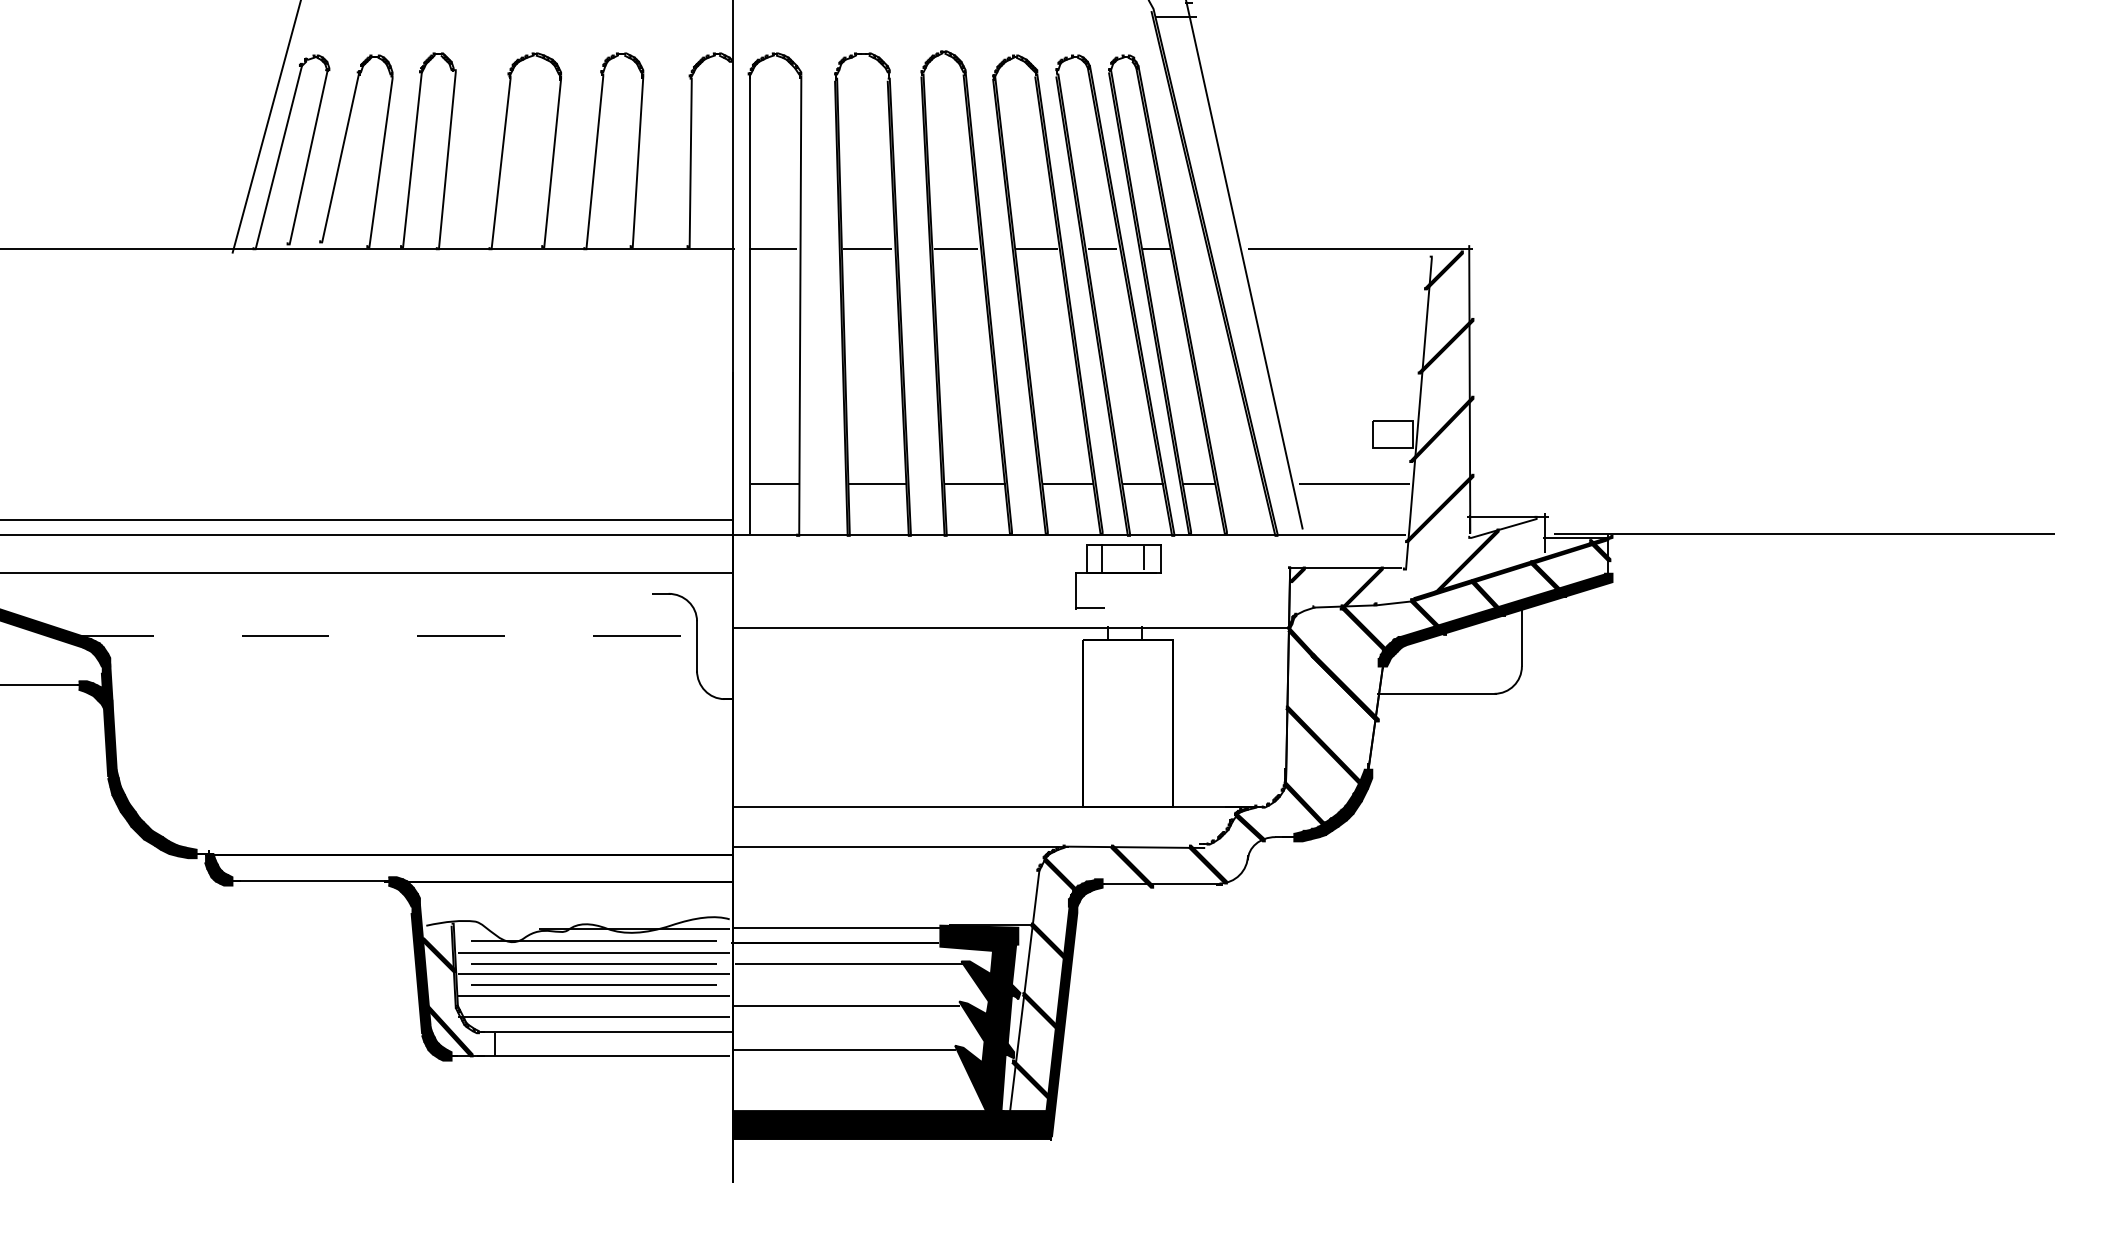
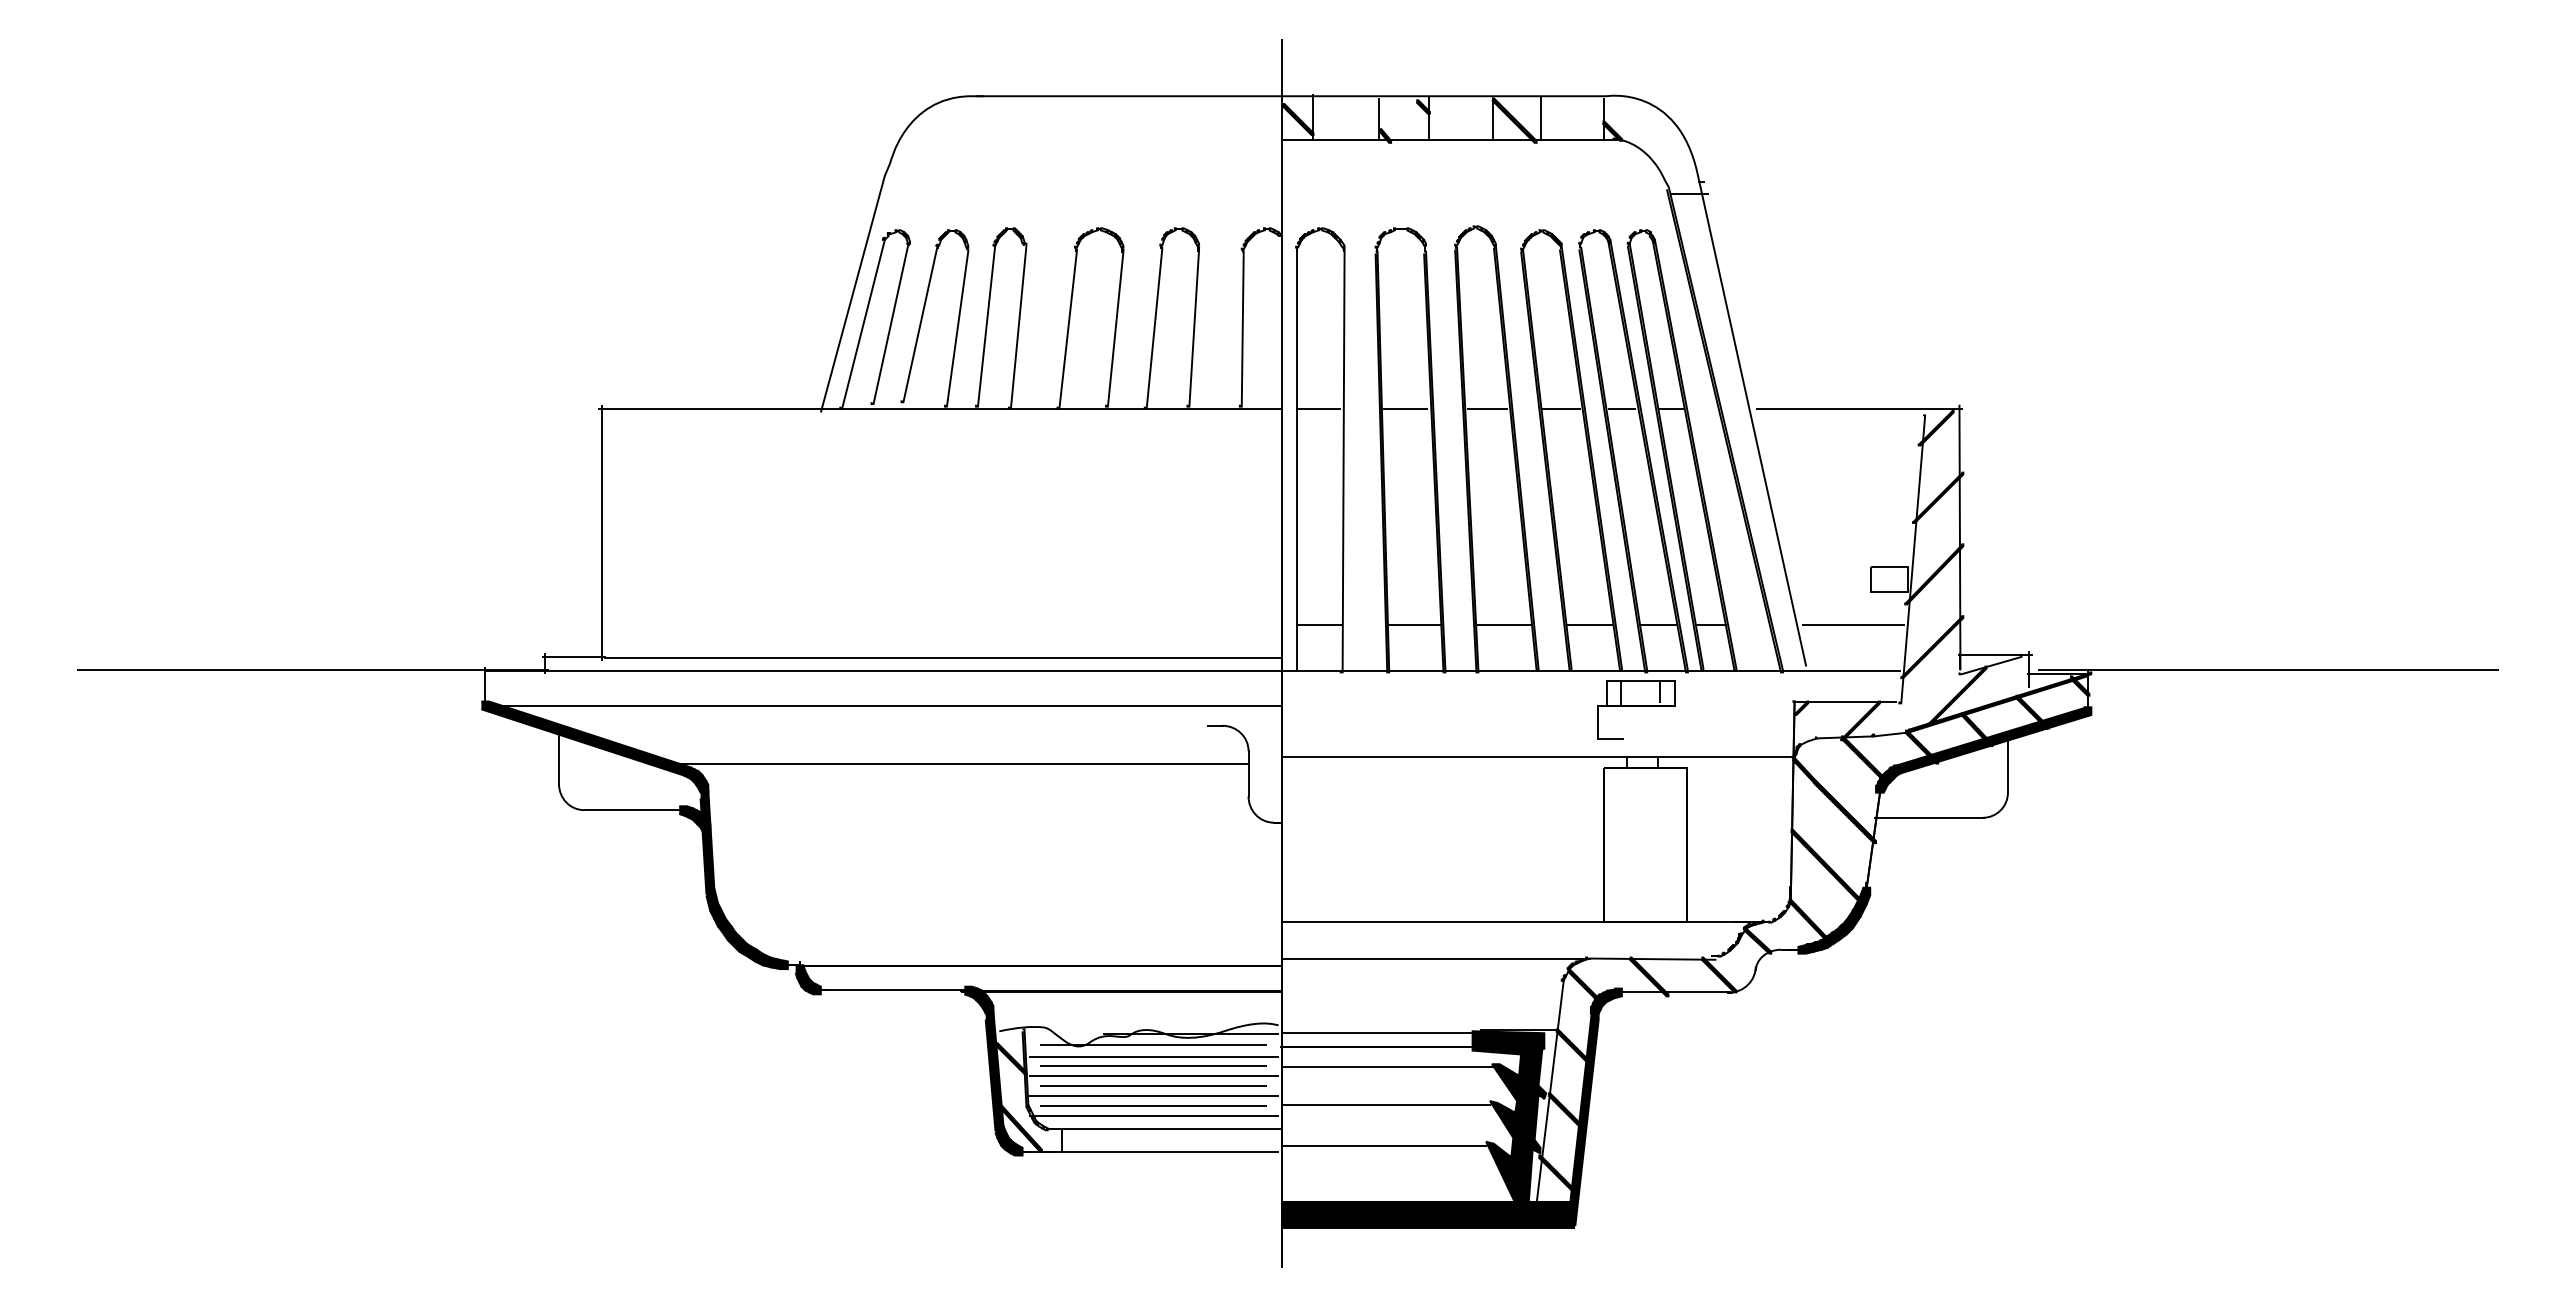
line: (380, 635) -> (957, 764), dashed -> solid
line: (593, 1006) -> (1153, 1105), added

